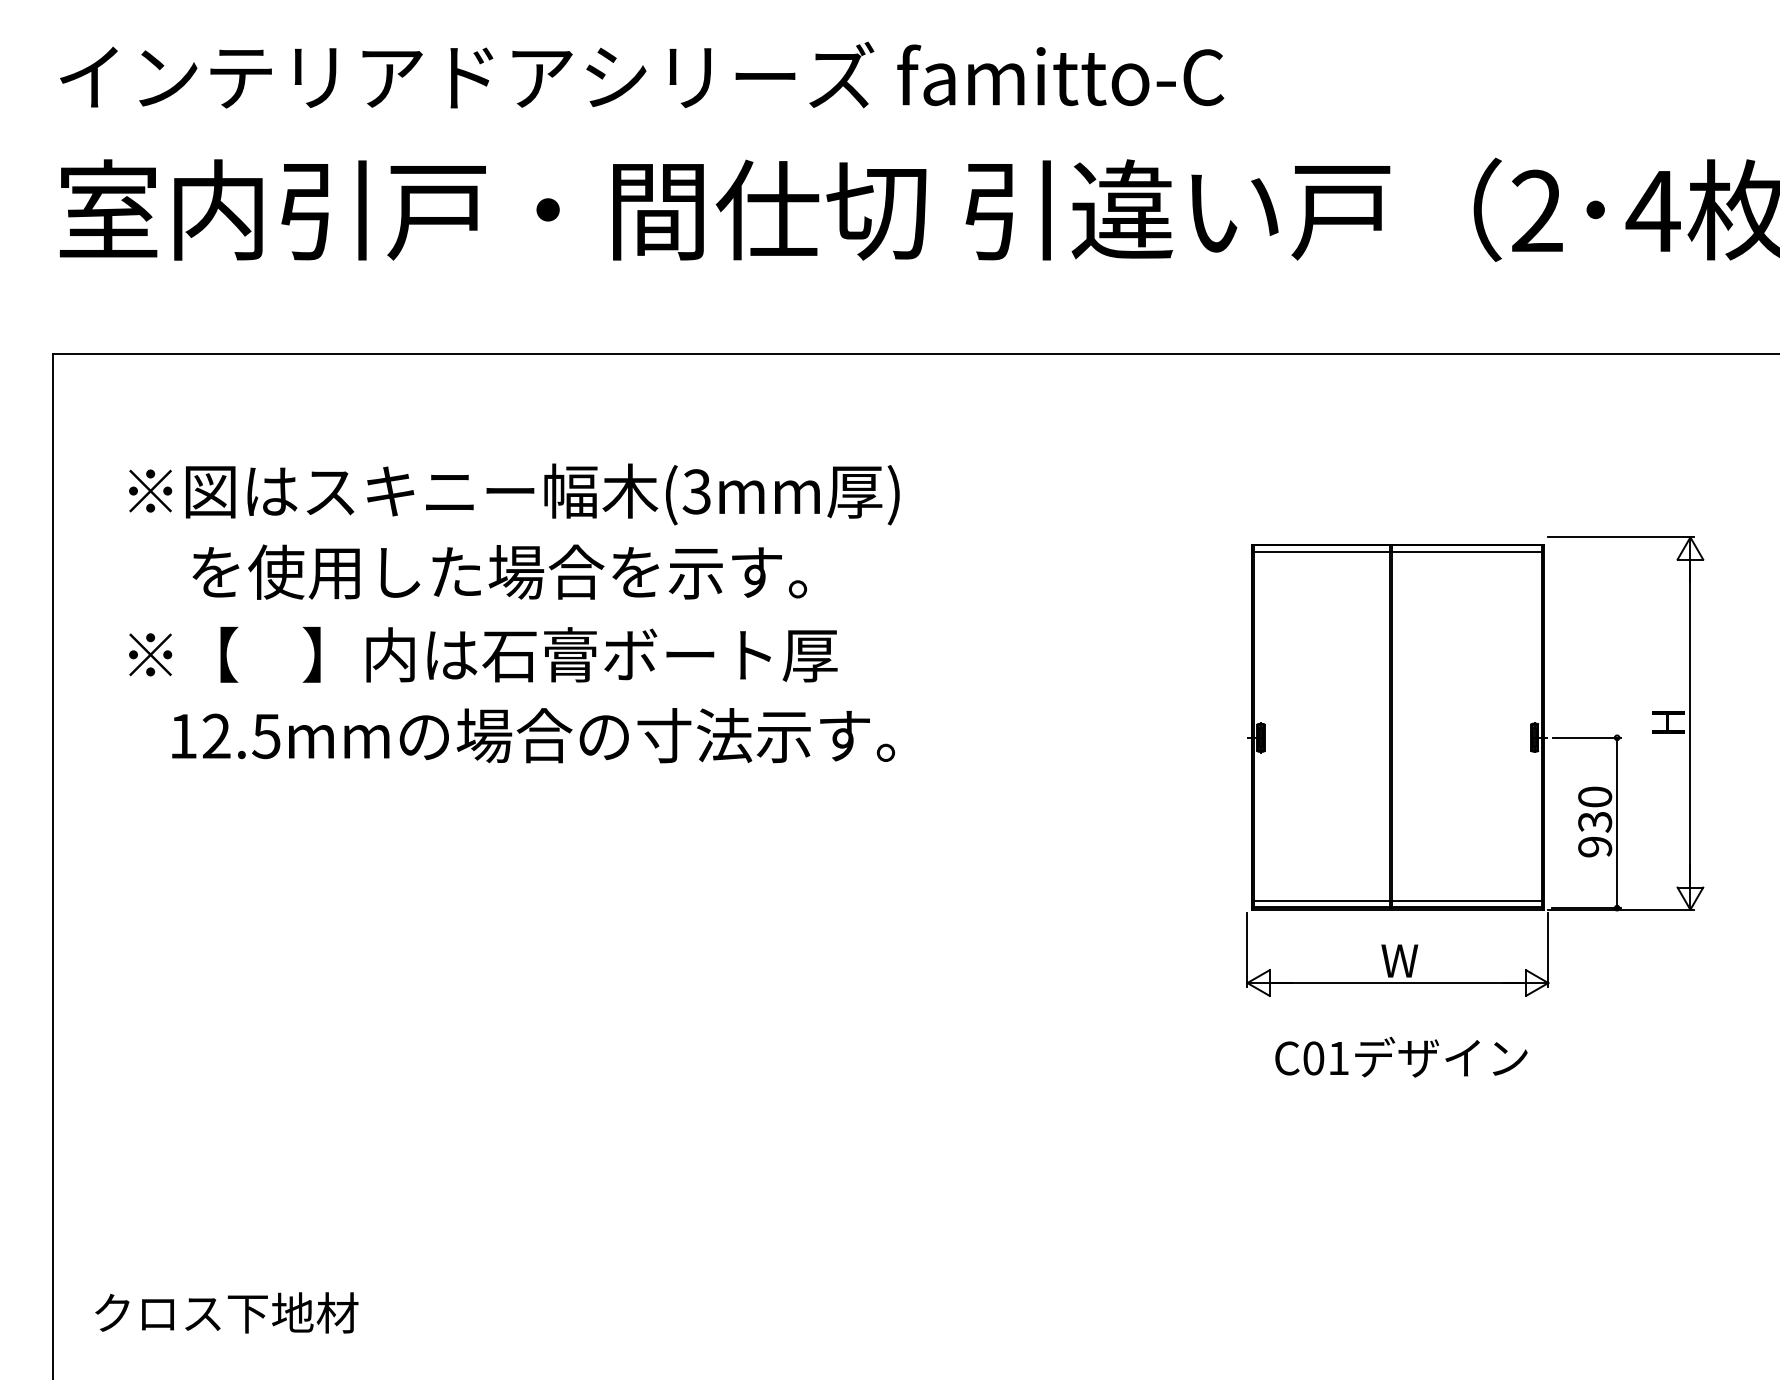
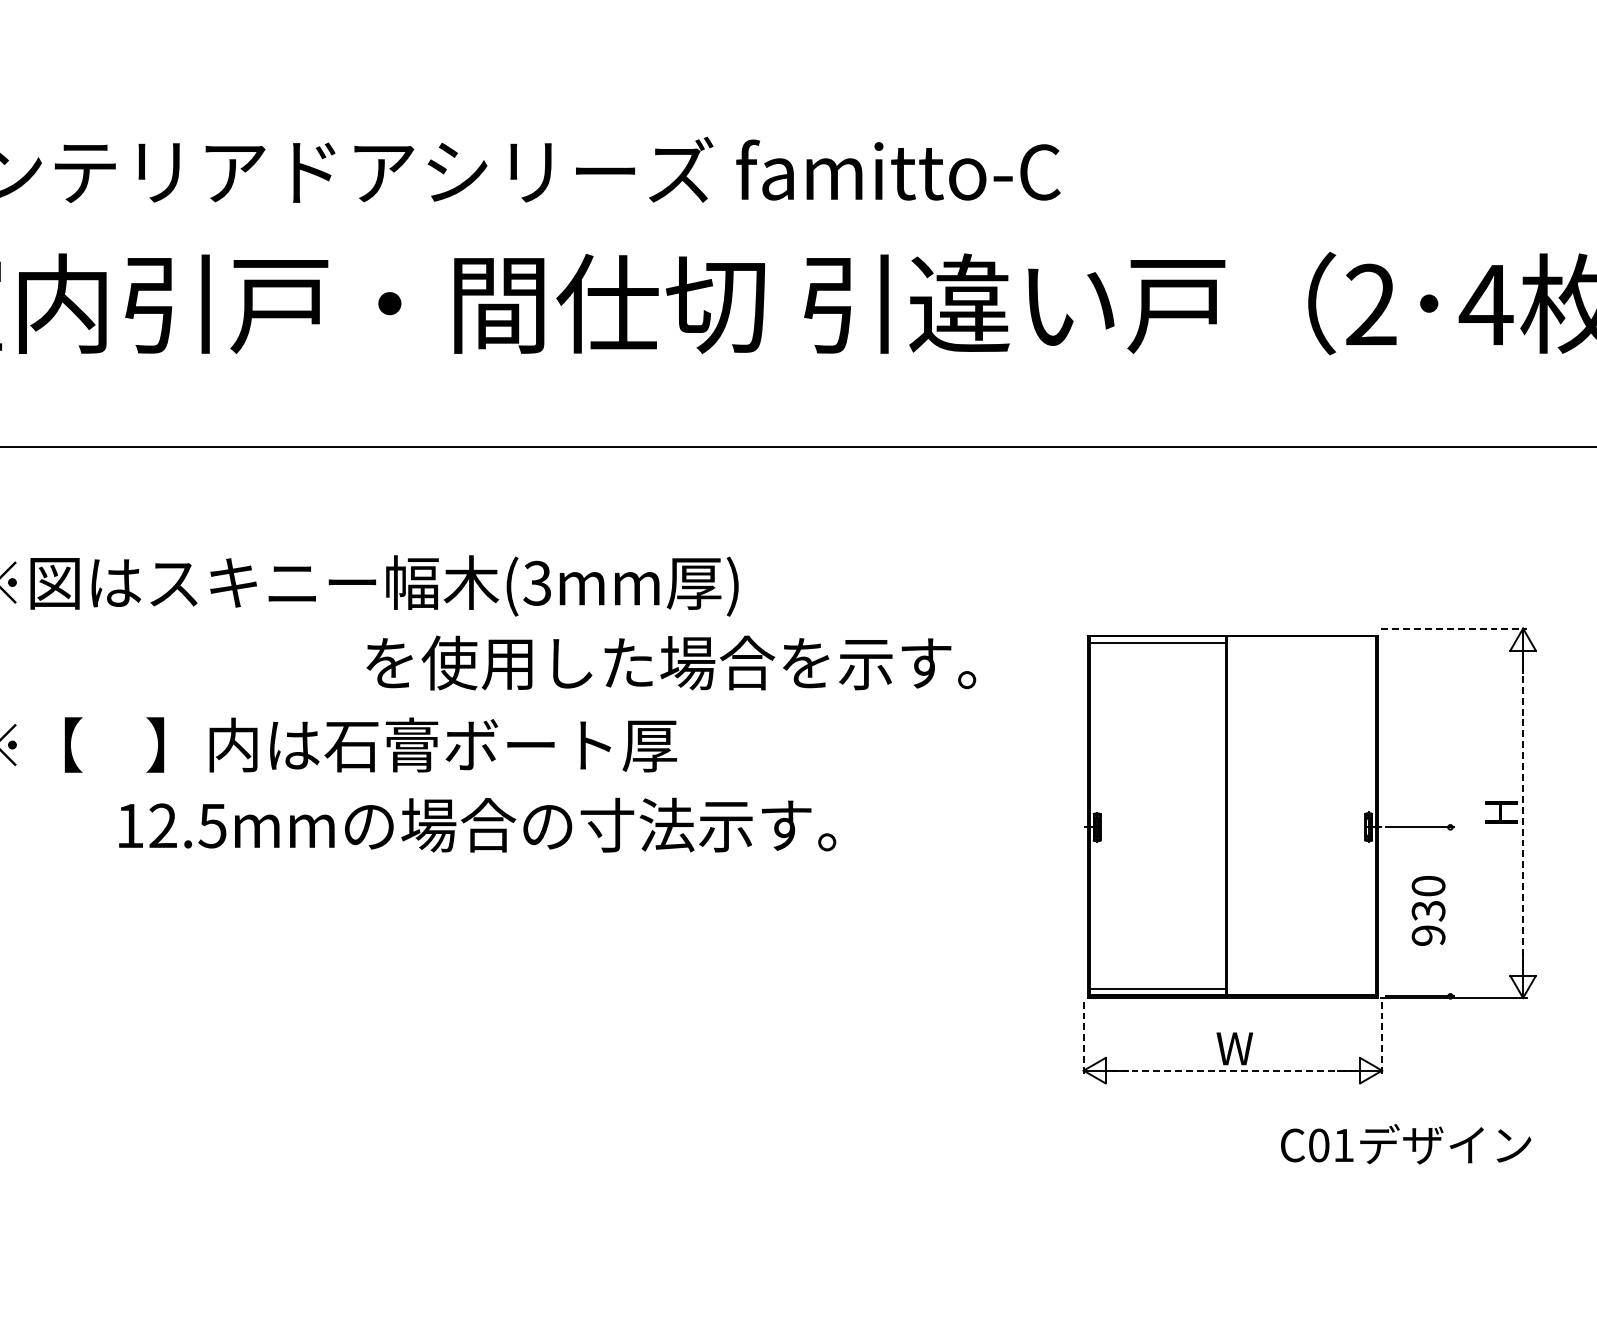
line: (1621, 537) -> (1454, 628), solid -> dashed
line: (1467, 552) -> (1301, 643), removed
text: (499, 571) -> (670, 662), moved
line: (1690, 723) -> (1523, 813), solid -> dashed
text: (533, 735) -> (477, 825), moved
line: (1617, 822) -> (1450, 911), removed
line: (1467, 900) -> (1301, 988), removed
line: (1247, 950) -> (1083, 1038), solid -> dashed
line: (1548, 950) -> (1382, 1038), solid -> dashed
line: (1397, 983) -> (1232, 1071), solid -> dashed
text: (1401, 1056) -> (1406, 1143), moved

